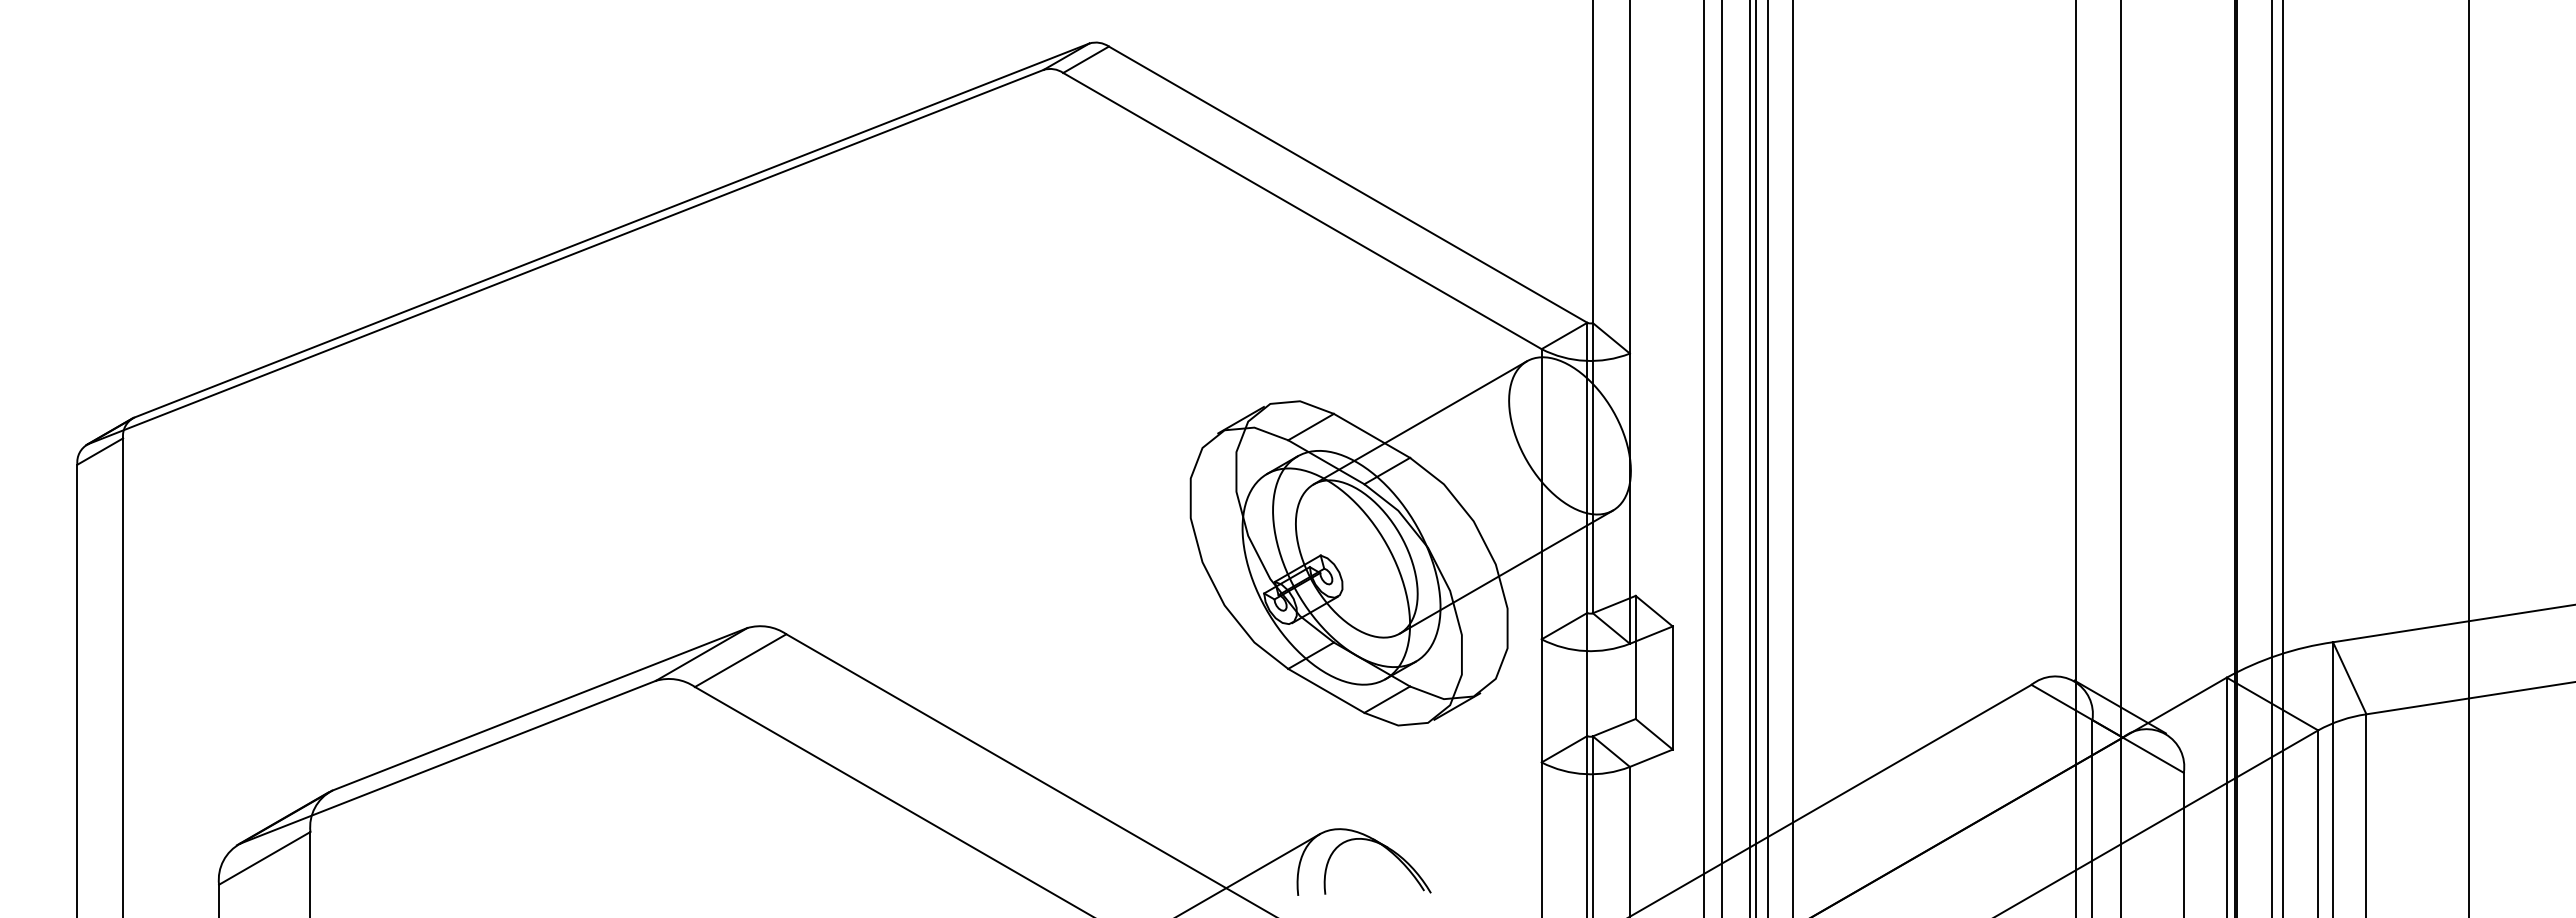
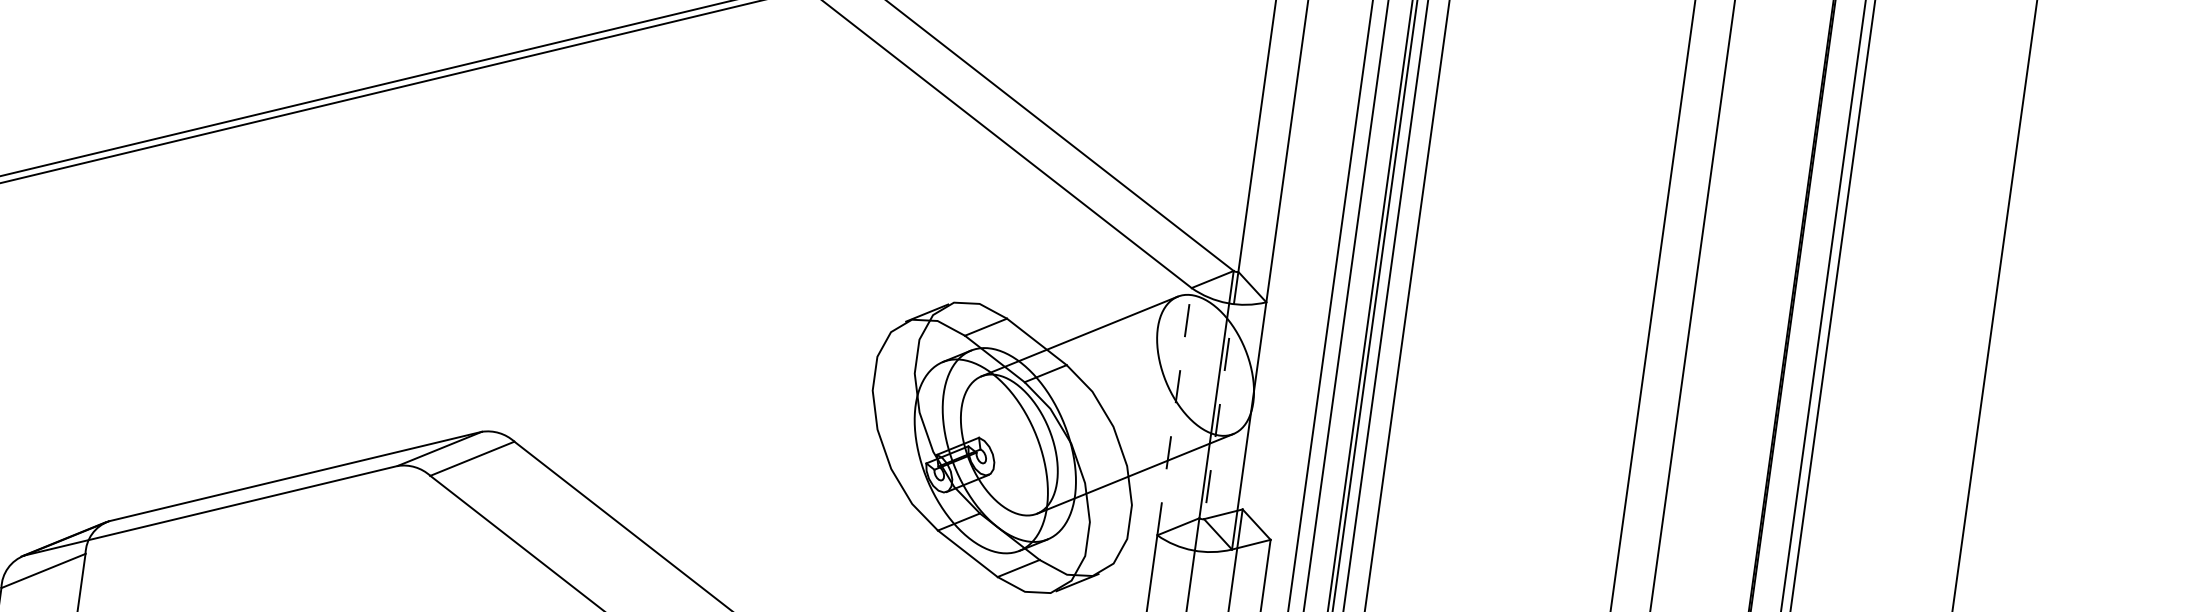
line: (1592, 468) -> (1220, 395), solid -> dashed
line: (1541, 493) -> (1174, 411), solid -> dashed

